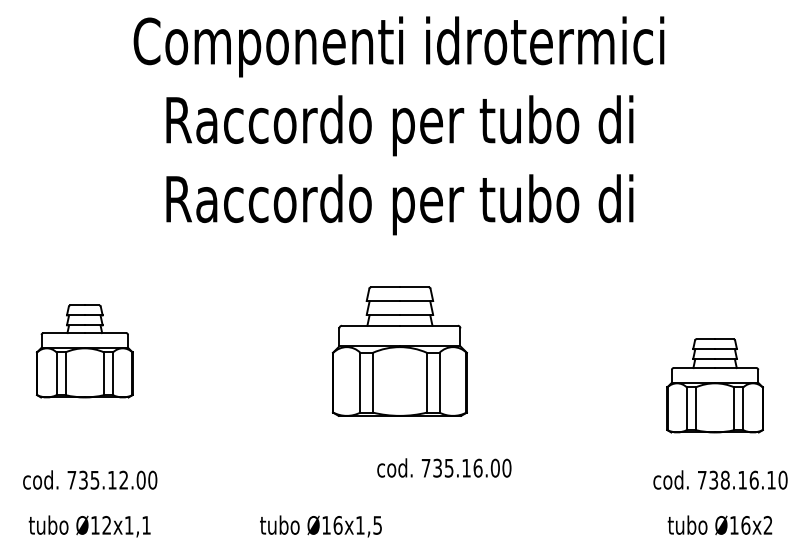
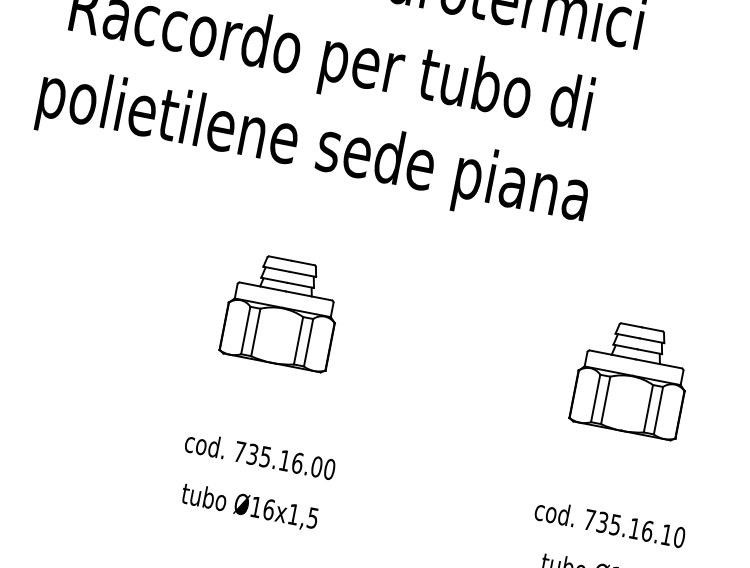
text: (399, 204) -> (313, 148), Raccordo per tubo di -> polietilene sede piana
part: (399, 351) -> (281, 311), size x0.71
part: (714, 385) -> (631, 378), moved
text: (444, 467) -> (260, 455), moved
text: (724, 479) -> (614, 524), 738.16.10 -> 735.16.10
text: (320, 526) -> (249, 507), moved

